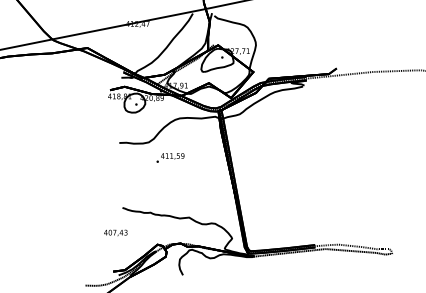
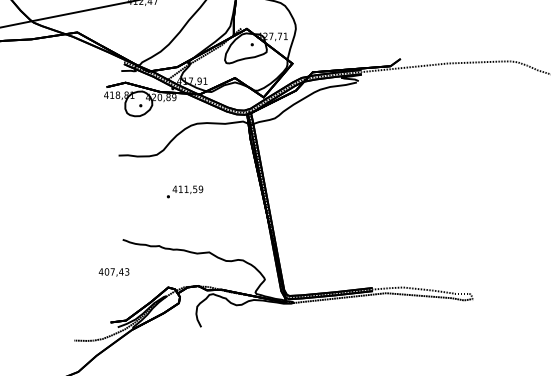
text: (170, 157) -> (185, 191), moved

